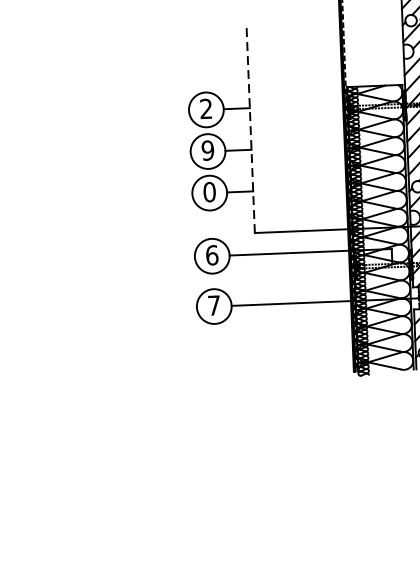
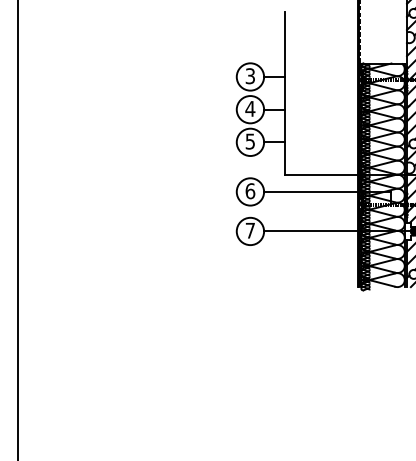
text: (205, 109) -> (249, 76), 2 -> 3
line: (250, 129) -> (284, 93), dashed -> solid
text: (208, 150) -> (250, 108), 9 -> 4
text: (209, 192) -> (250, 141), 0 -> 5

